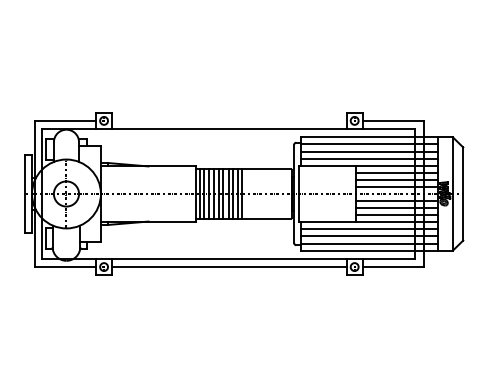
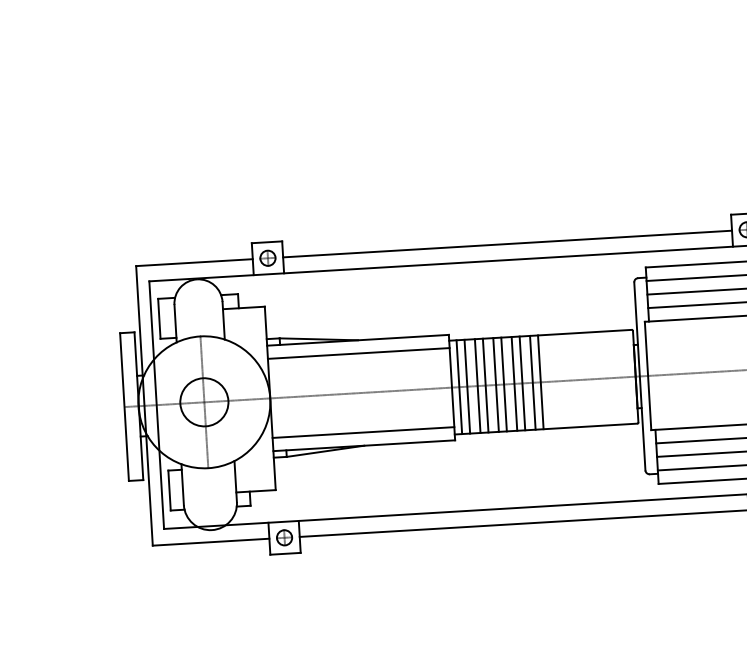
line: (229, 120) -> (507, 243), added
line: (147, 173) -> (356, 353), added
line: (147, 214) -> (361, 432), added

